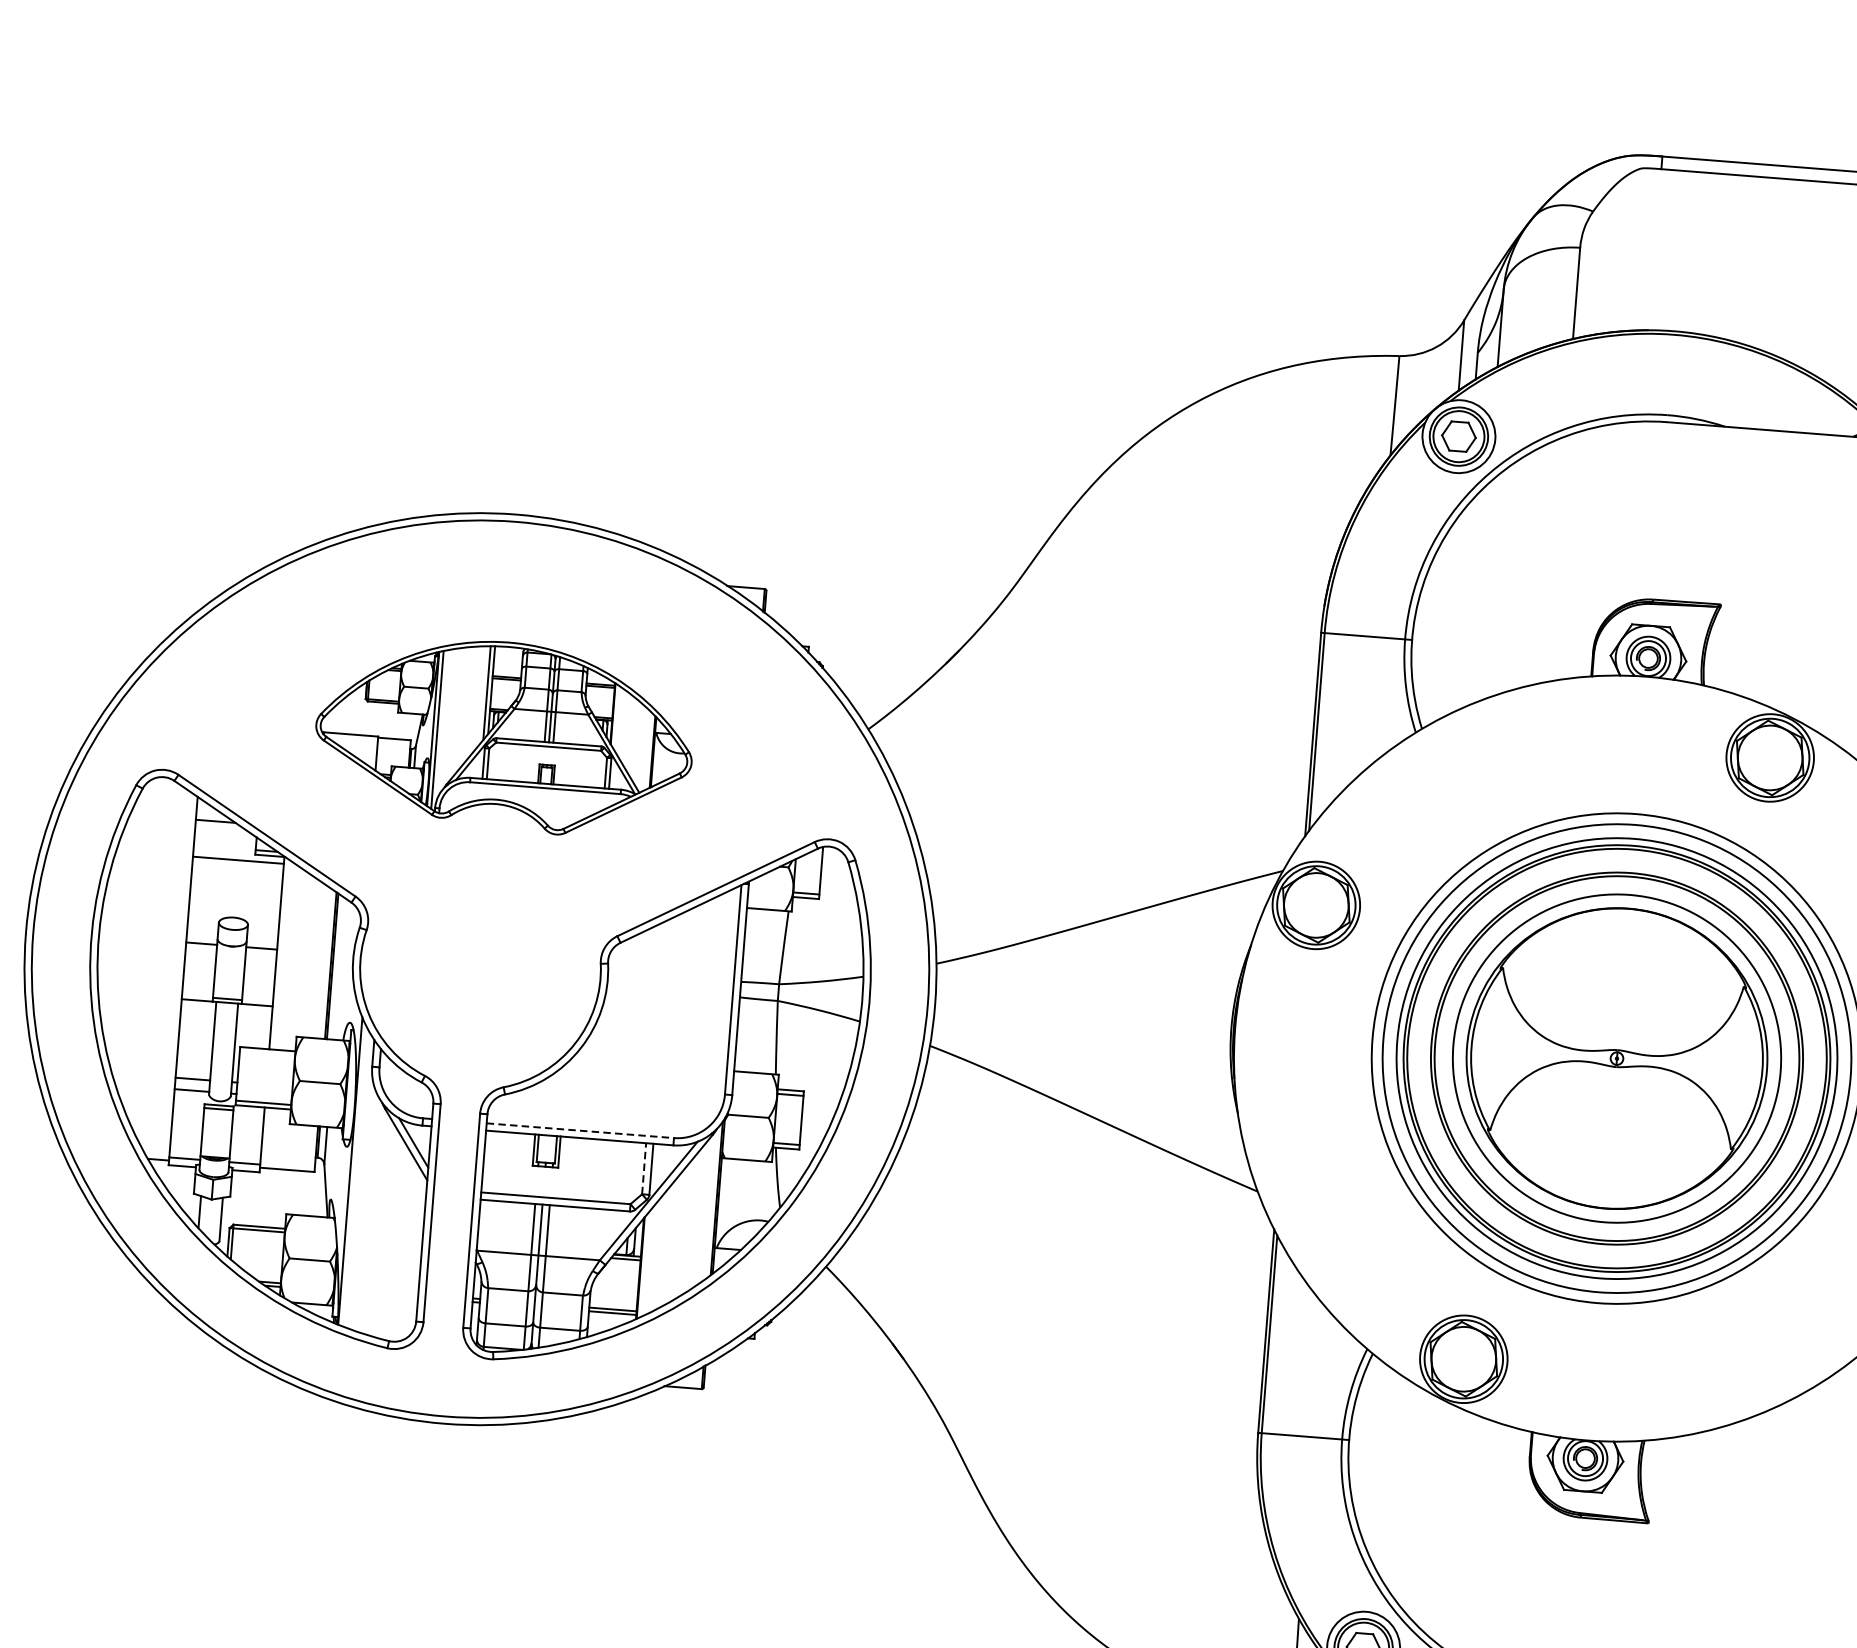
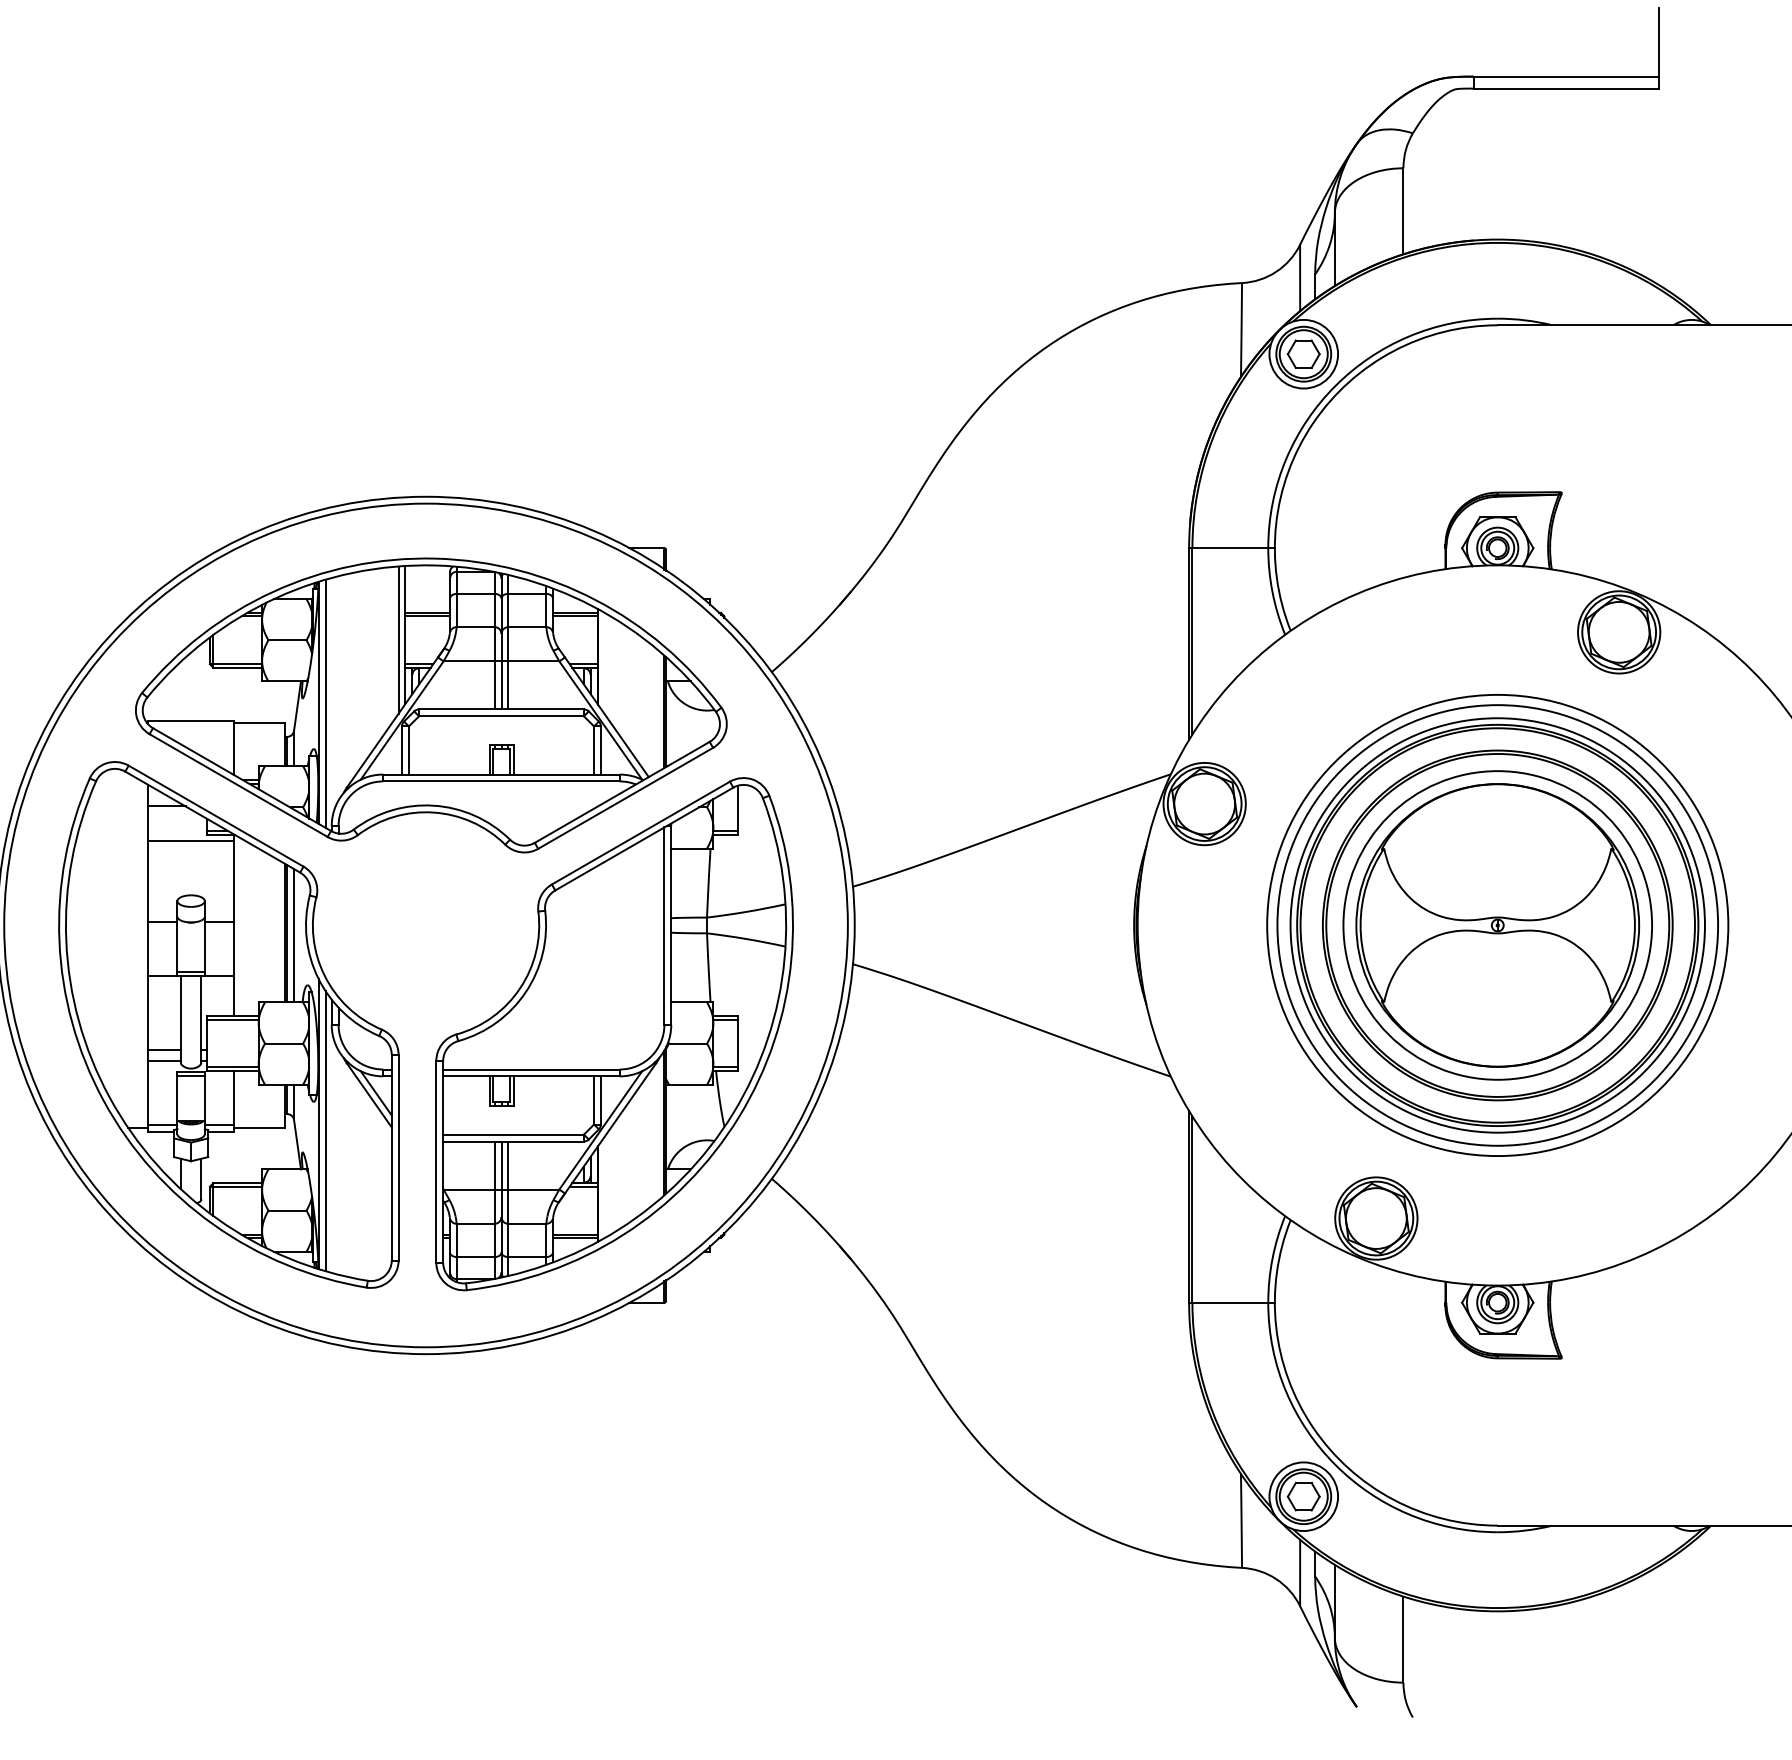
part: (504, 736) -> (431, 705), size x1.67
line: (340, 968) -> (294, 935), added
line: (267, 1053) -> (232, 1020), added
line: (581, 1130) -> (532, 1069), dashed -> solid
line: (644, 1167) -> (594, 1099), dashed -> solid
line: (356, 1178) -> (325, 1130), added

